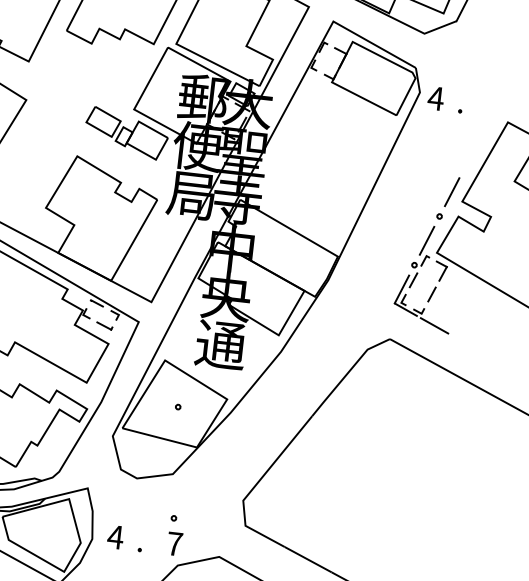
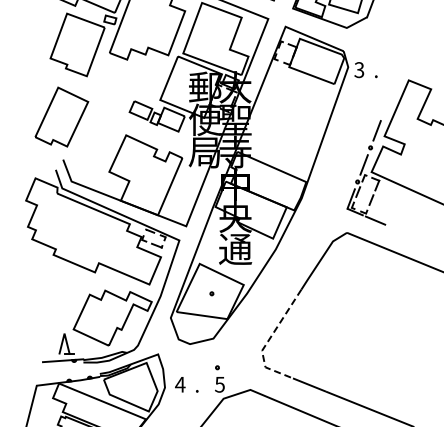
text: (436, 99) -> (359, 70), 4 -> 3
line: (254, 486) -> (268, 340), solid -> dashed
text: (174, 543) -> (219, 384), 7 -> 5

